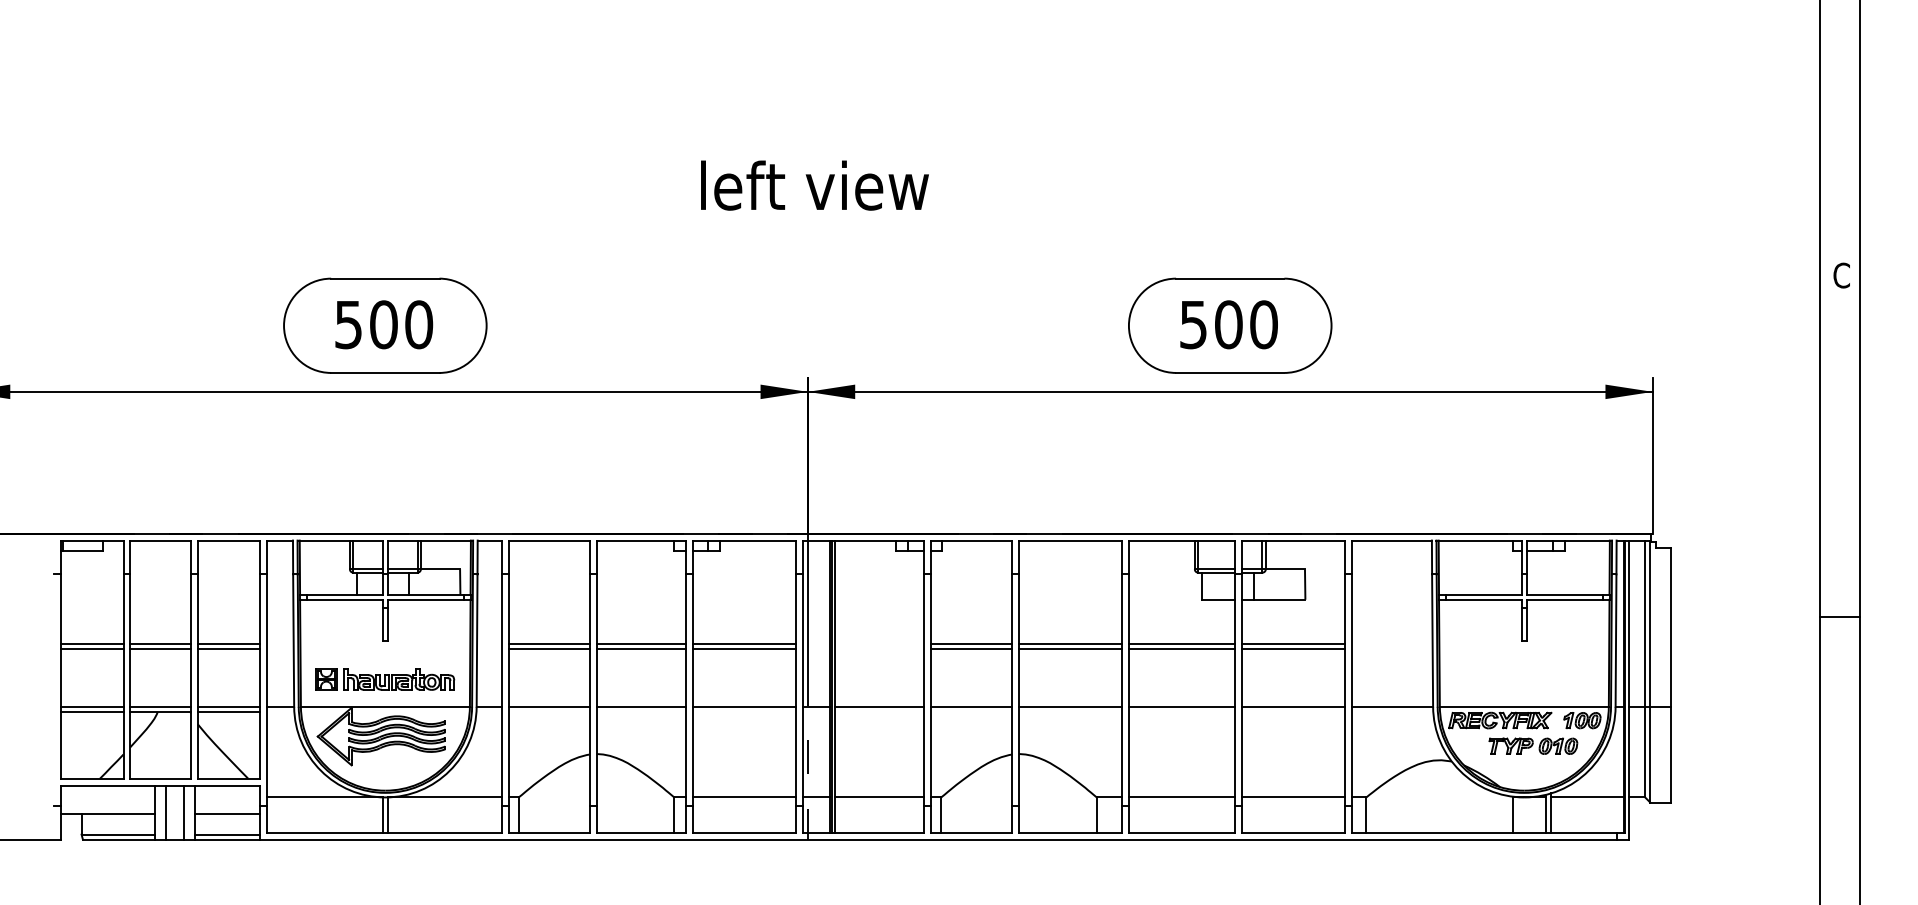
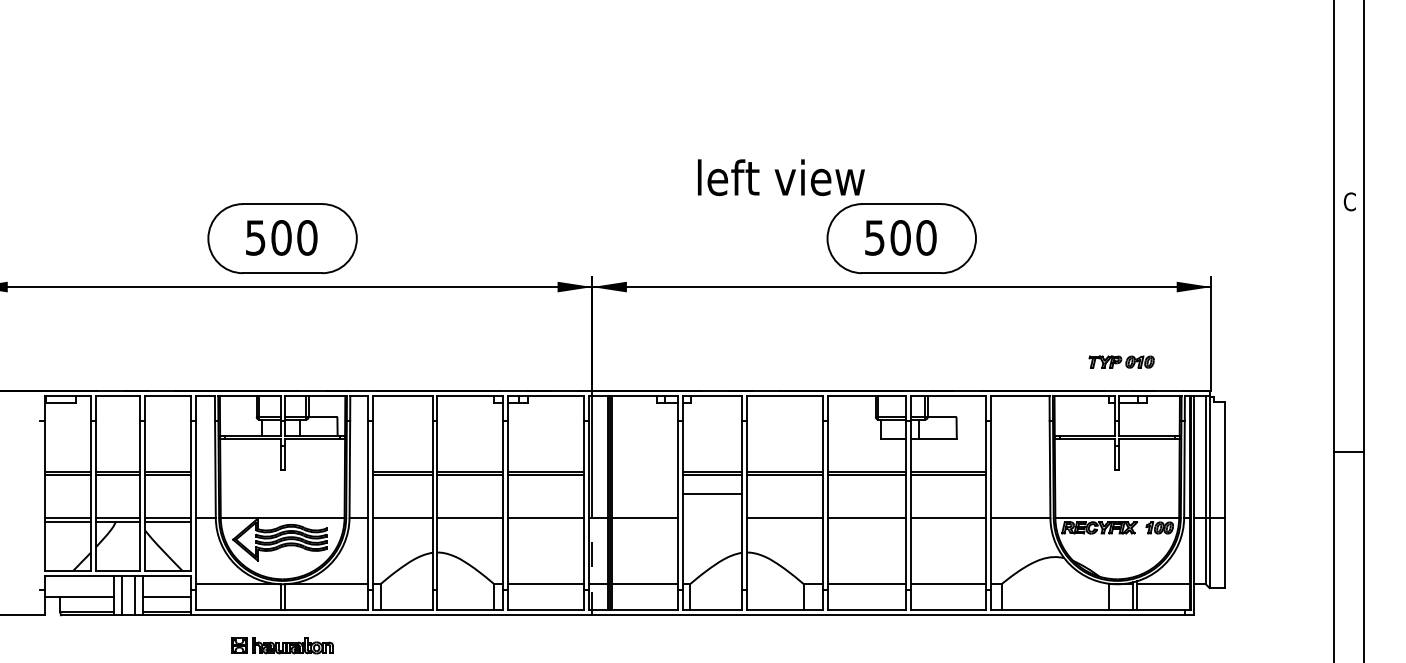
text: (814, 185) -> (781, 177), moved
part: (385, 679) -> (282, 645), moved
line: (971, 706) -> (712, 493), moved
part: (1533, 745) -> (1121, 361), moved

